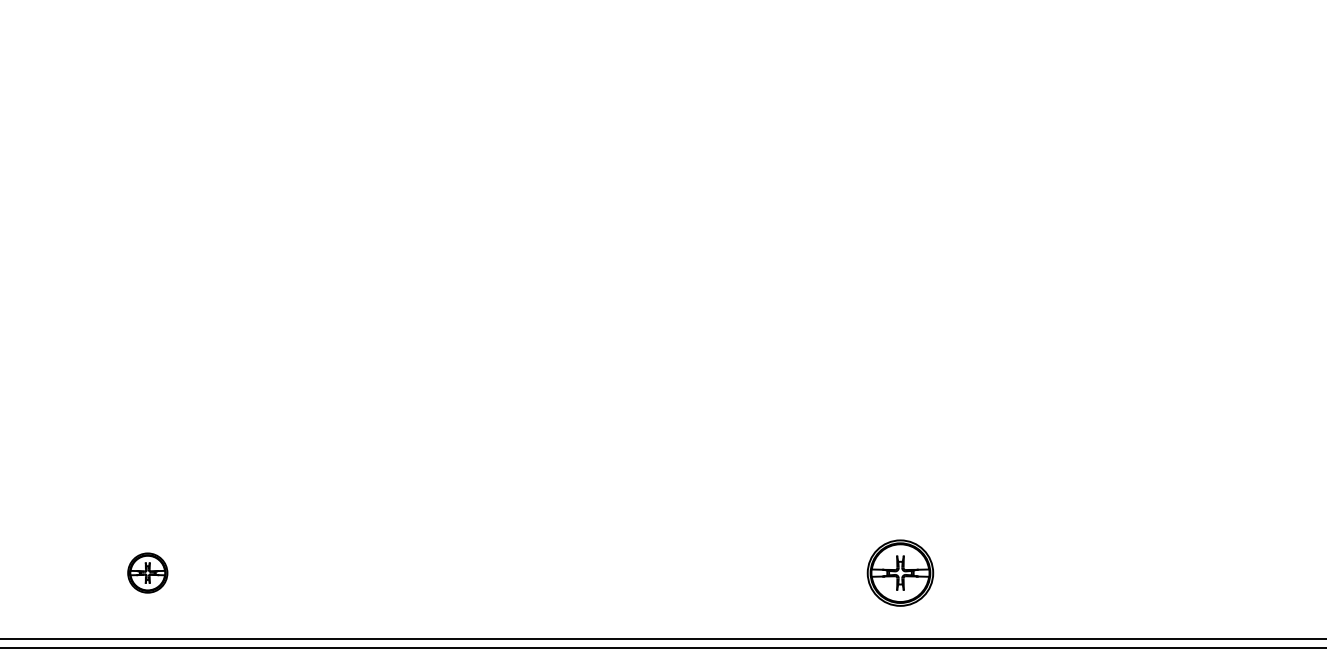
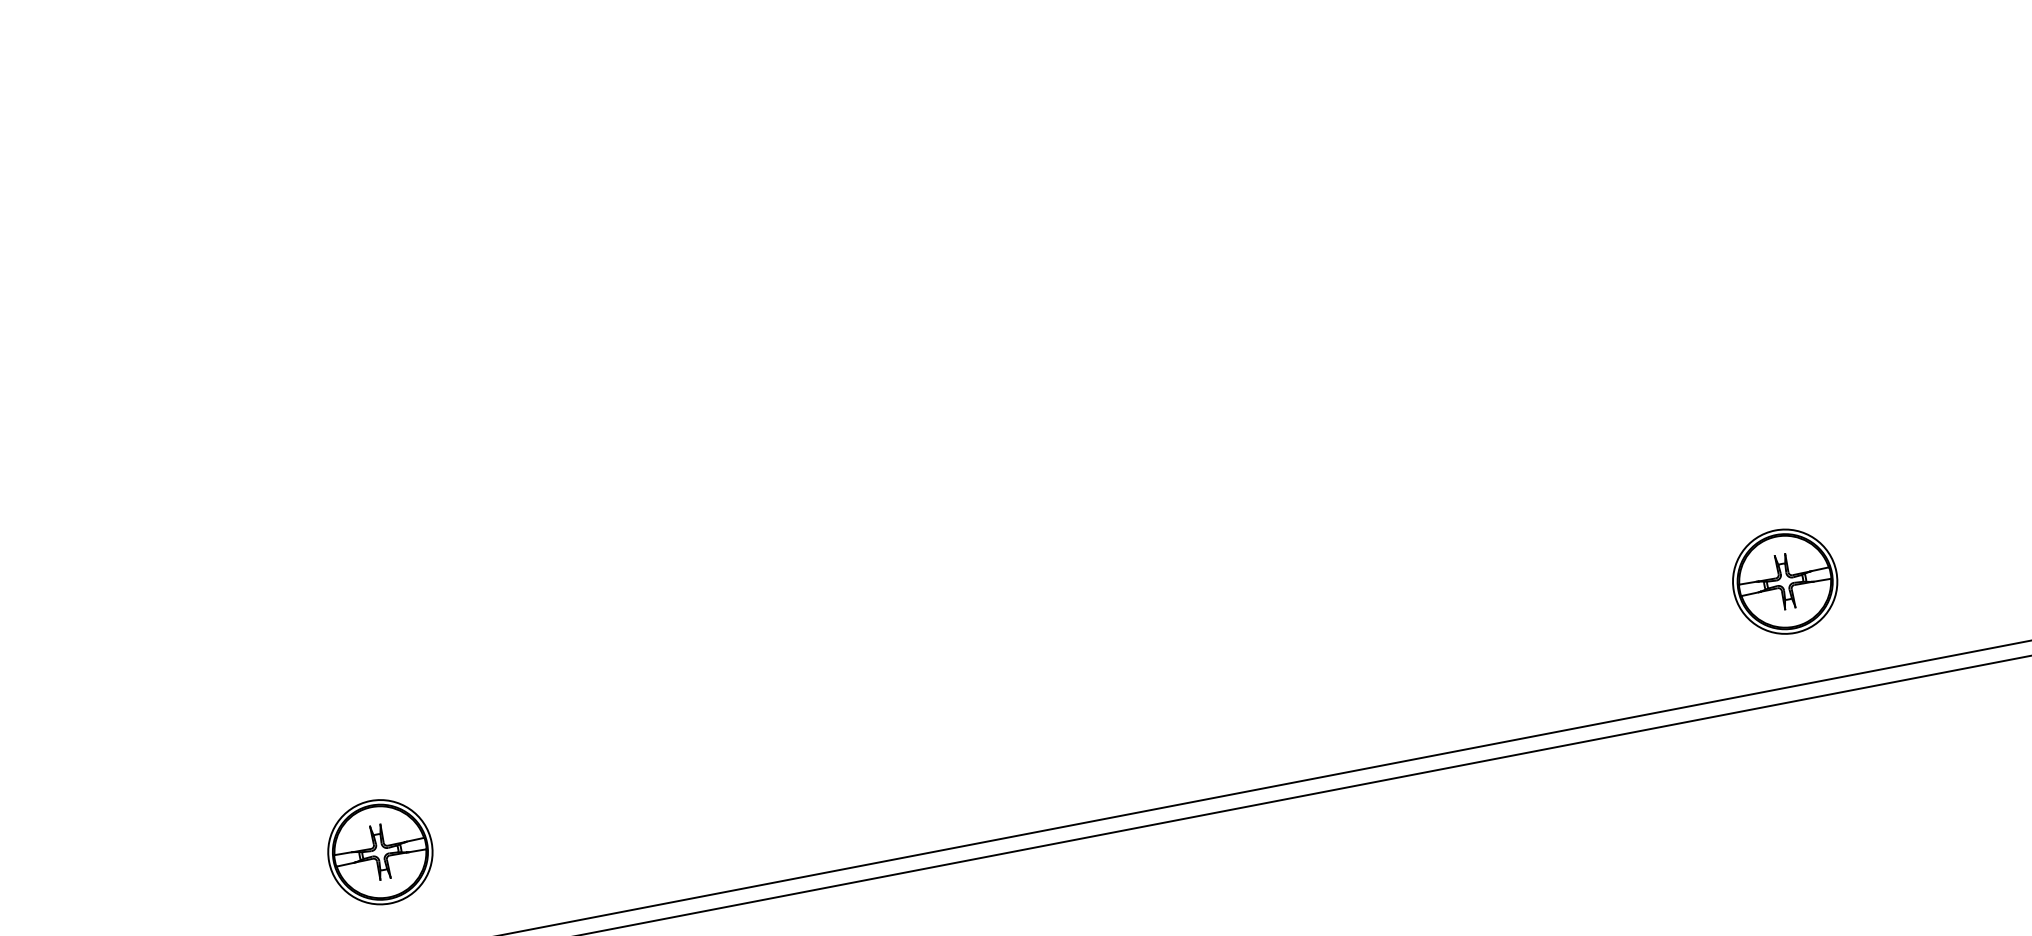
part: (147, 572) -> (379, 851), size x1.67
part: (900, 572) -> (1785, 580), moved

